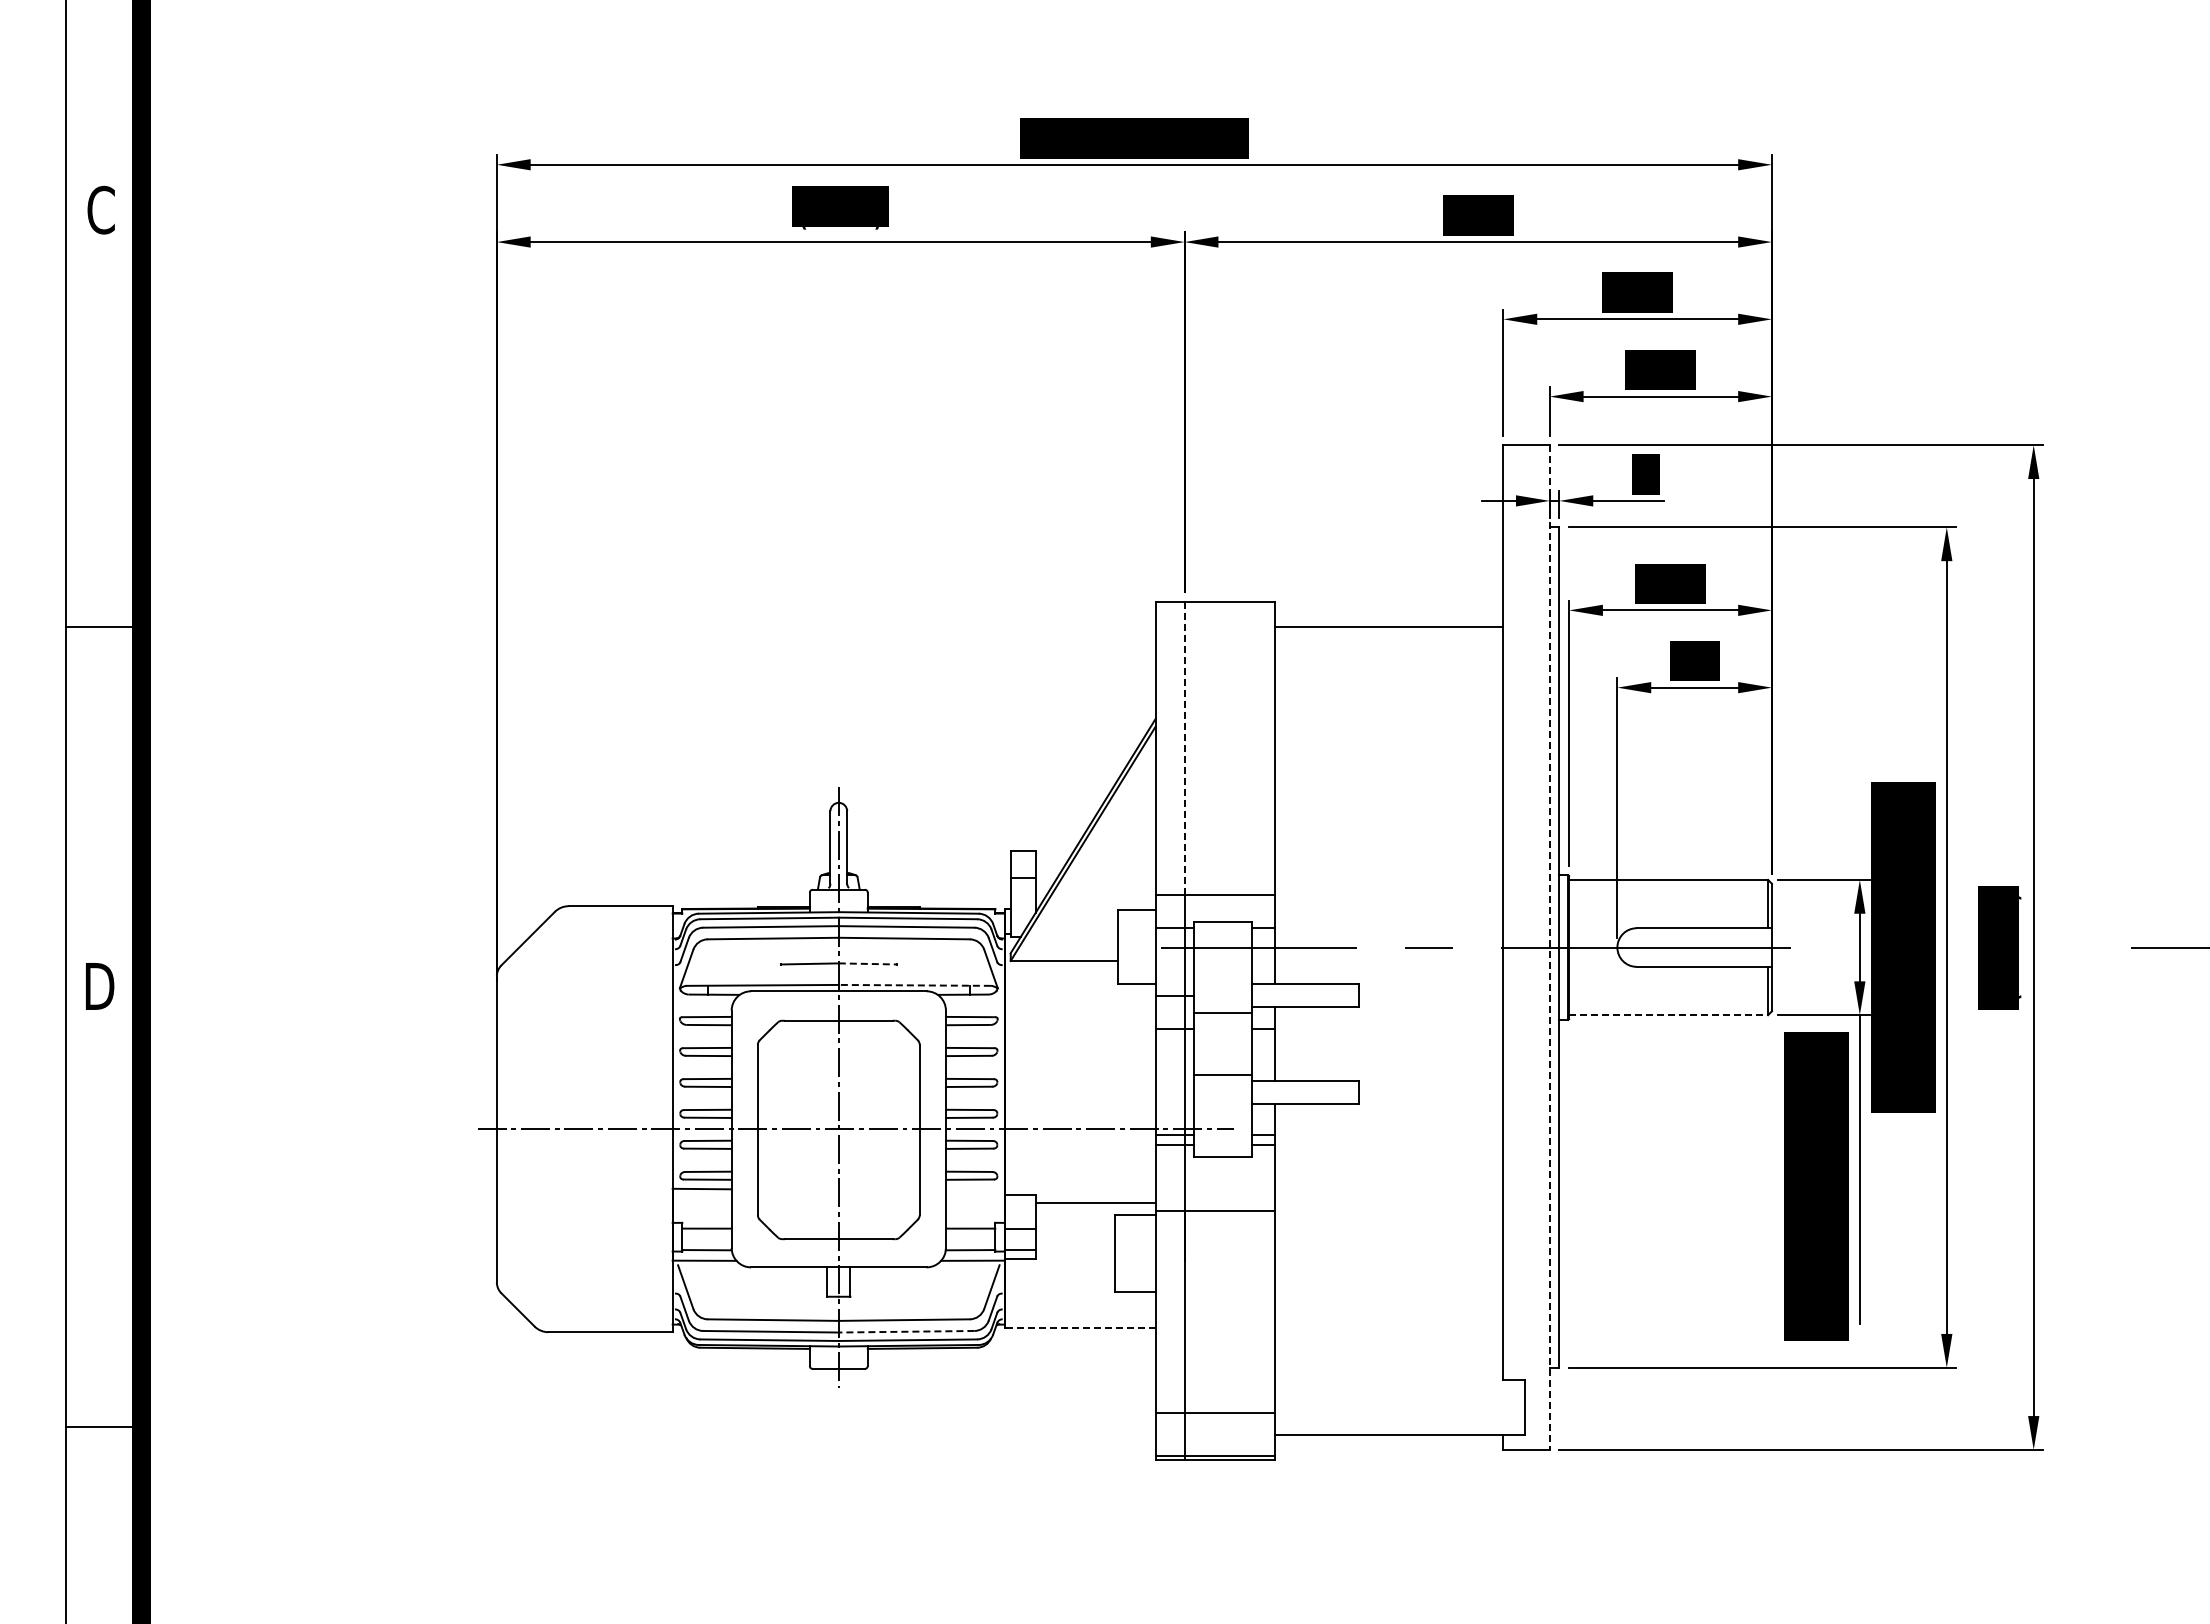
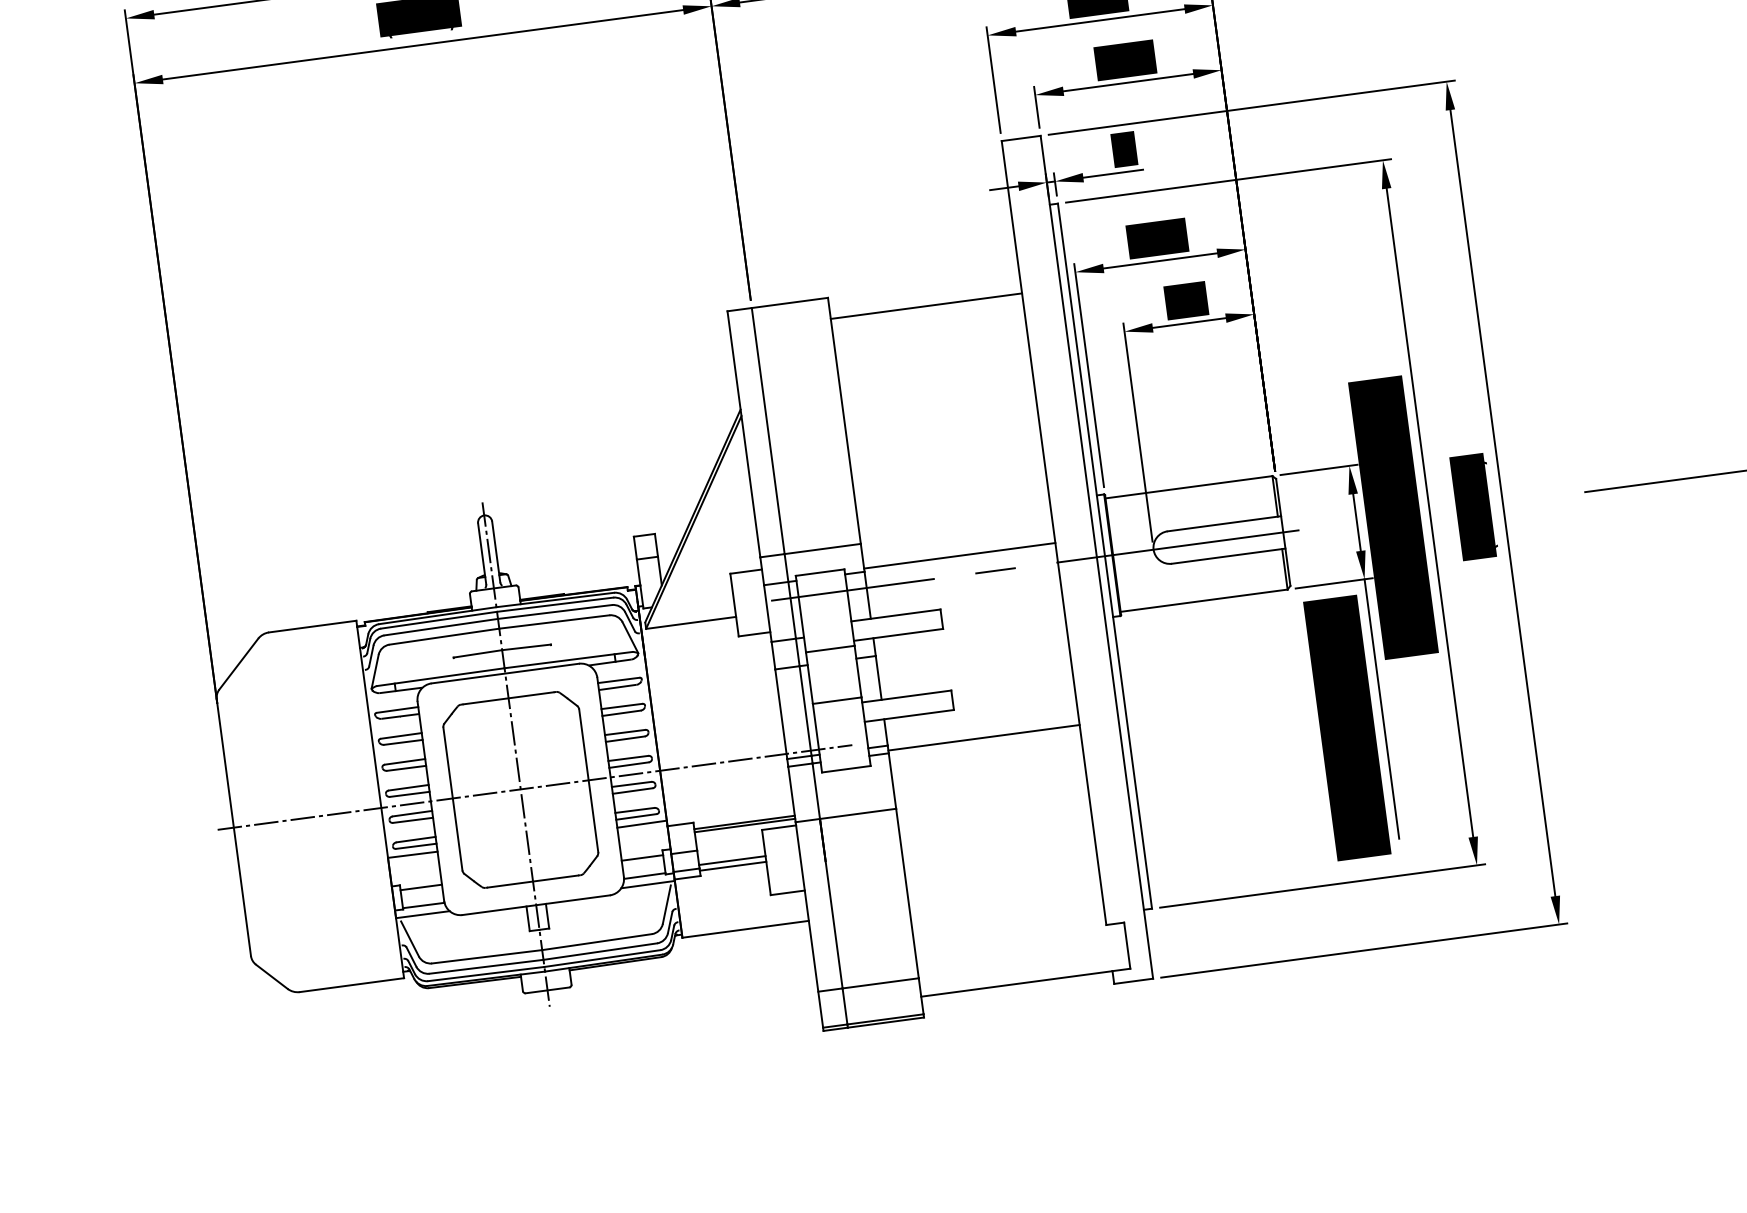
line: (1184, 748) -> (768, 431), dashed -> solid
line: (1389, 924) -> (959, 555), added
line: (1549, 948) -> (1096, 558), dashed -> solid
line: (867, 963) -> (526, 647), dashed -> solid
line: (914, 985) -> (568, 660), dashed -> solid
line: (1669, 1015) -> (1204, 600), dashed -> solid
line: (1389, 1141) -> (984, 737), added
line: (974, 1188) -> (641, 823), added
line: (1095, 1206) -> (744, 825), added
line: (1075, 1245) -> (732, 860), added
line: (1075, 1252) -> (733, 866), added
line: (1079, 1328) -> (744, 929), dashed -> solid
line: (906, 1331) -> (600, 951), dashed -> solid

